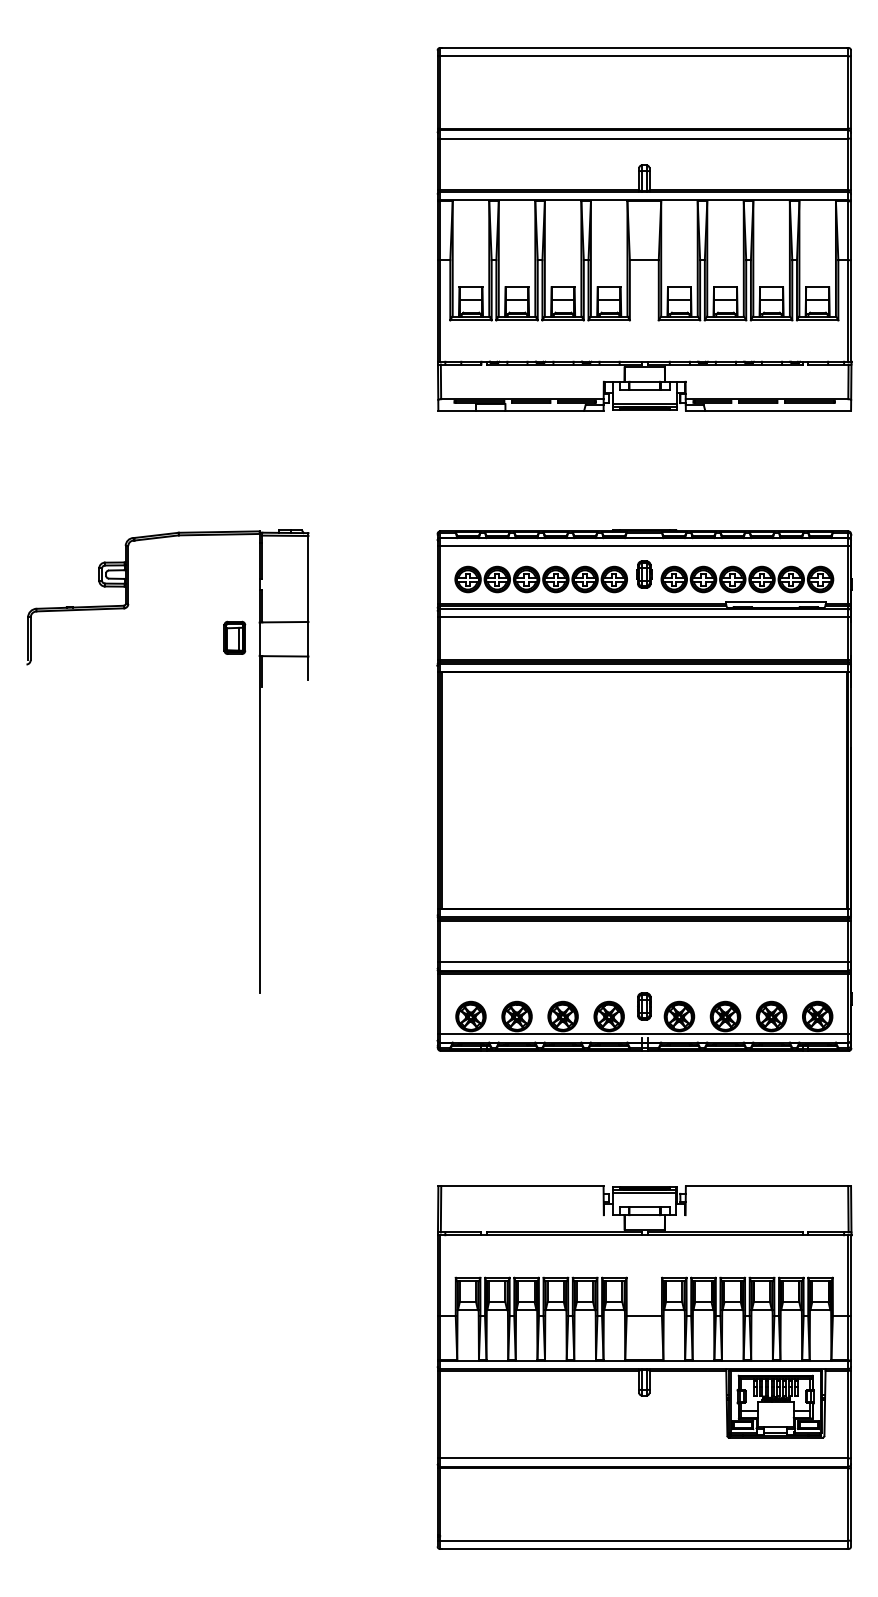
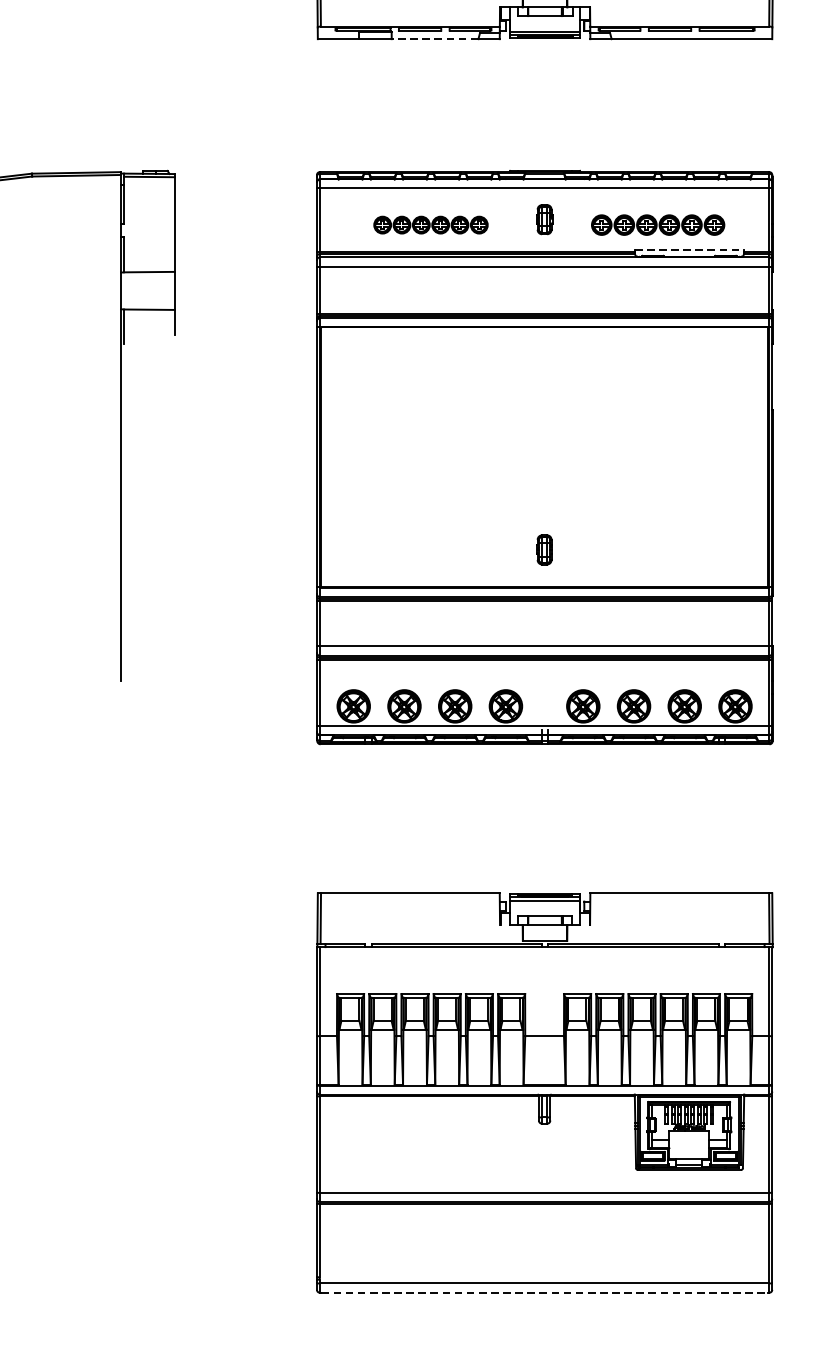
line: (544, 410) -> (434, 39), solid -> dashed
part: (540, 579) -> (430, 225), size x0.6
part: (747, 579) -> (658, 225), size x0.7
line: (775, 602) -> (689, 250), solid -> dashed
part: (234, 637) -> (93, 288), removed
part: (644, 1006) -> (544, 549), moved
line: (644, 1549) -> (544, 1293), solid -> dashed

